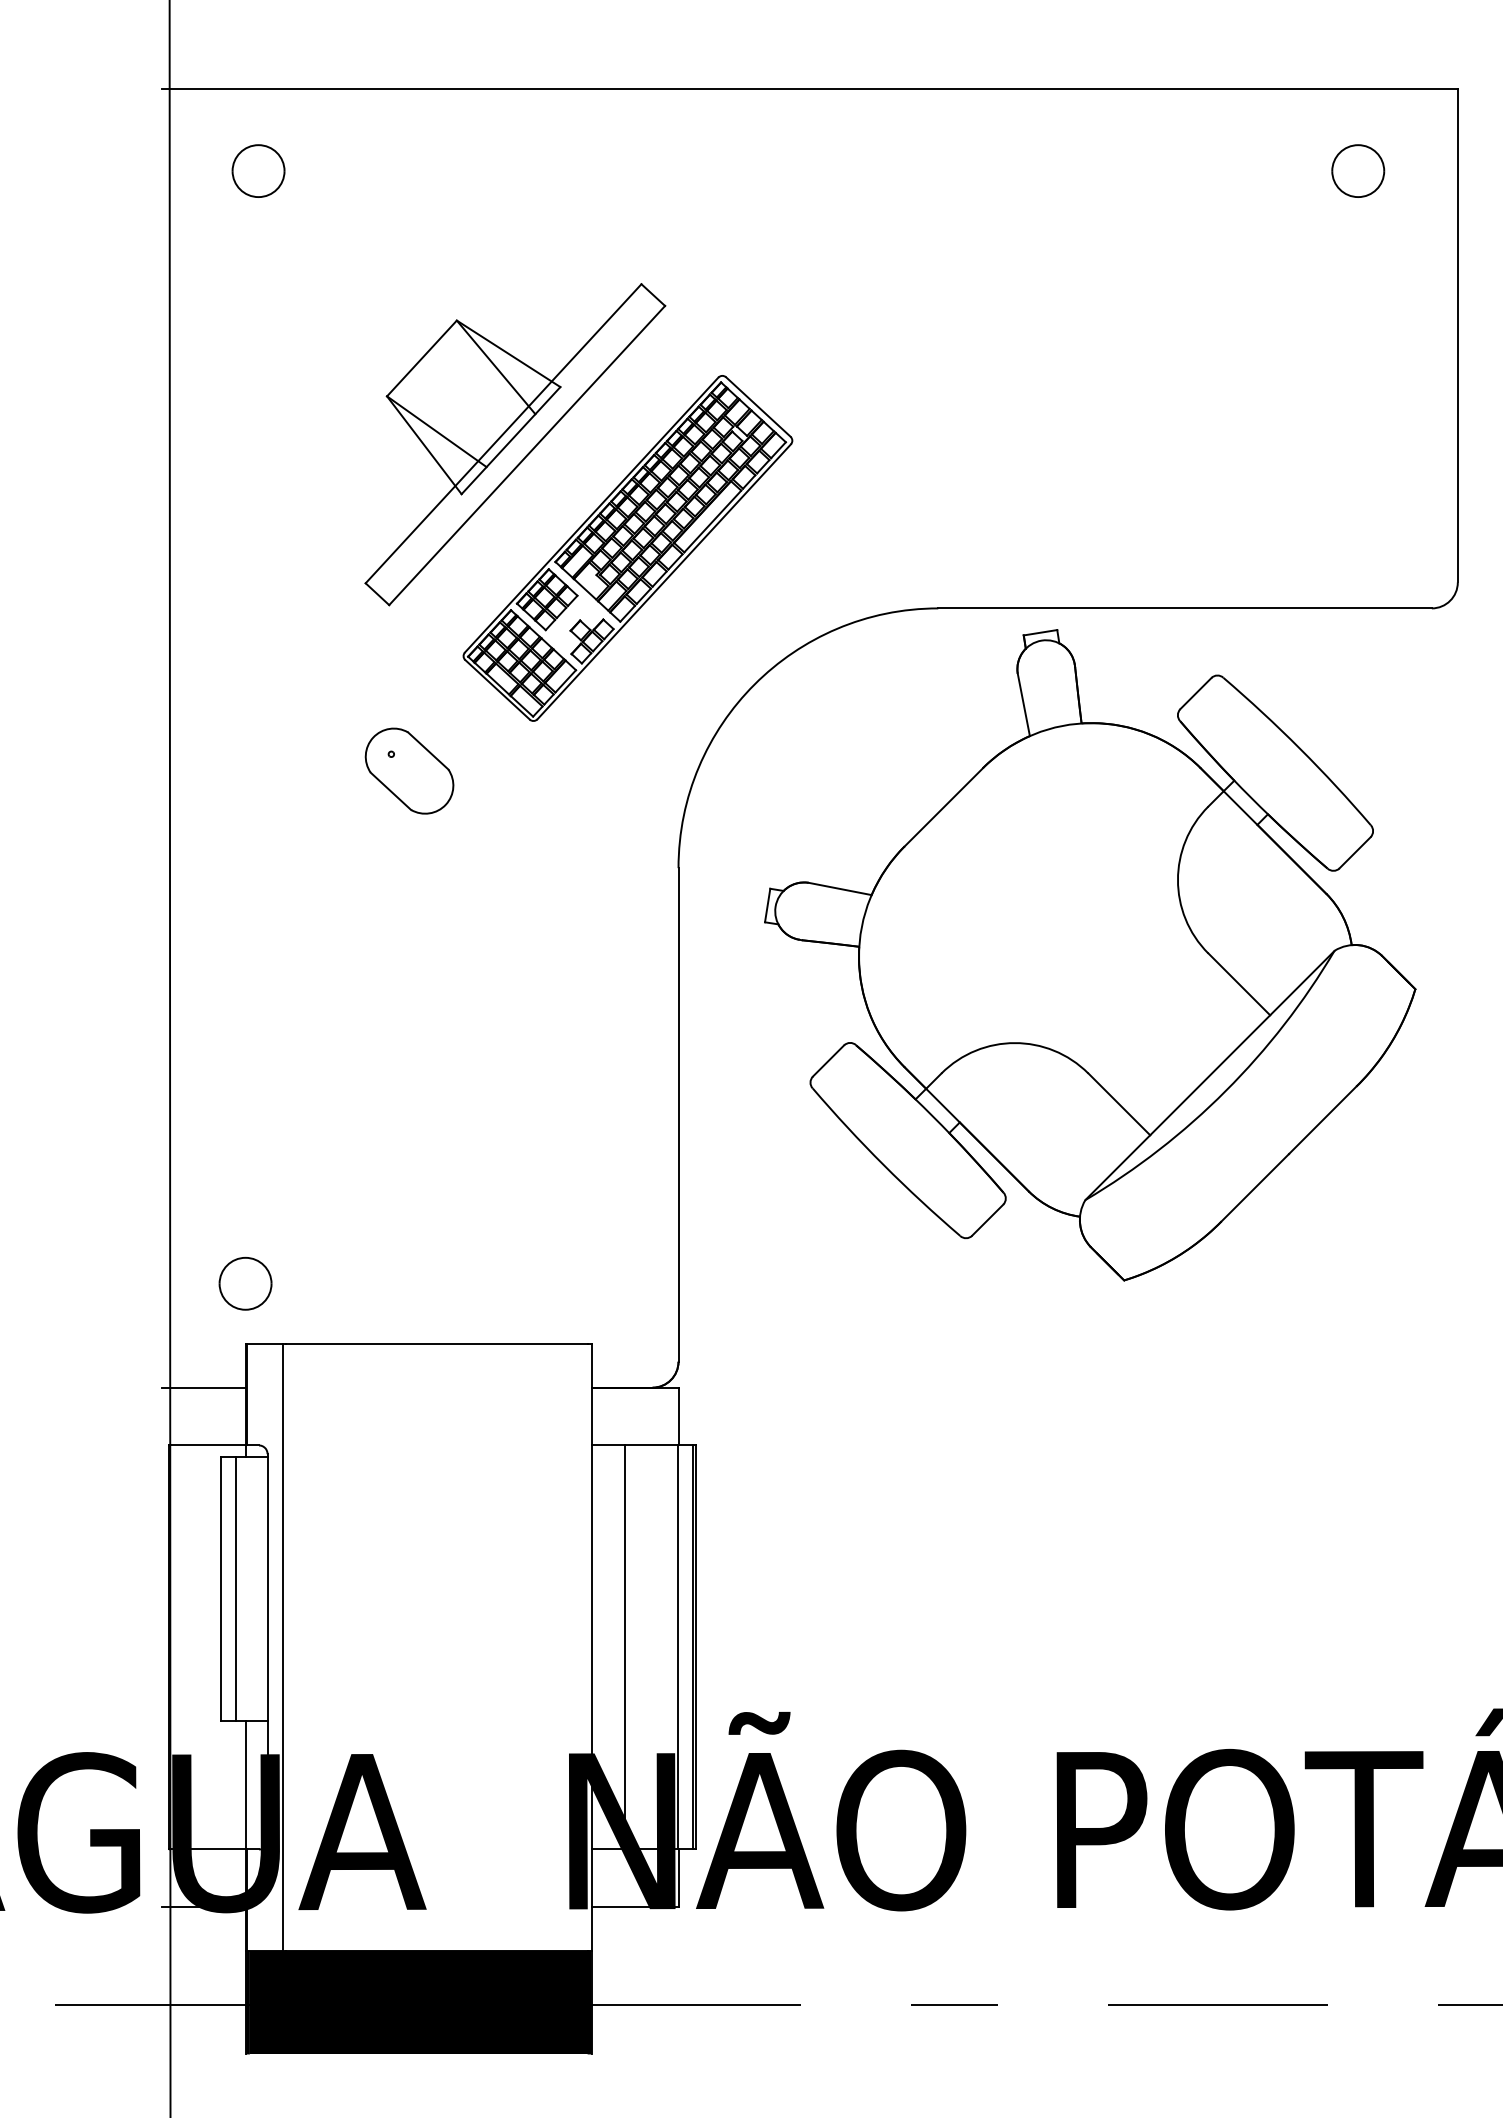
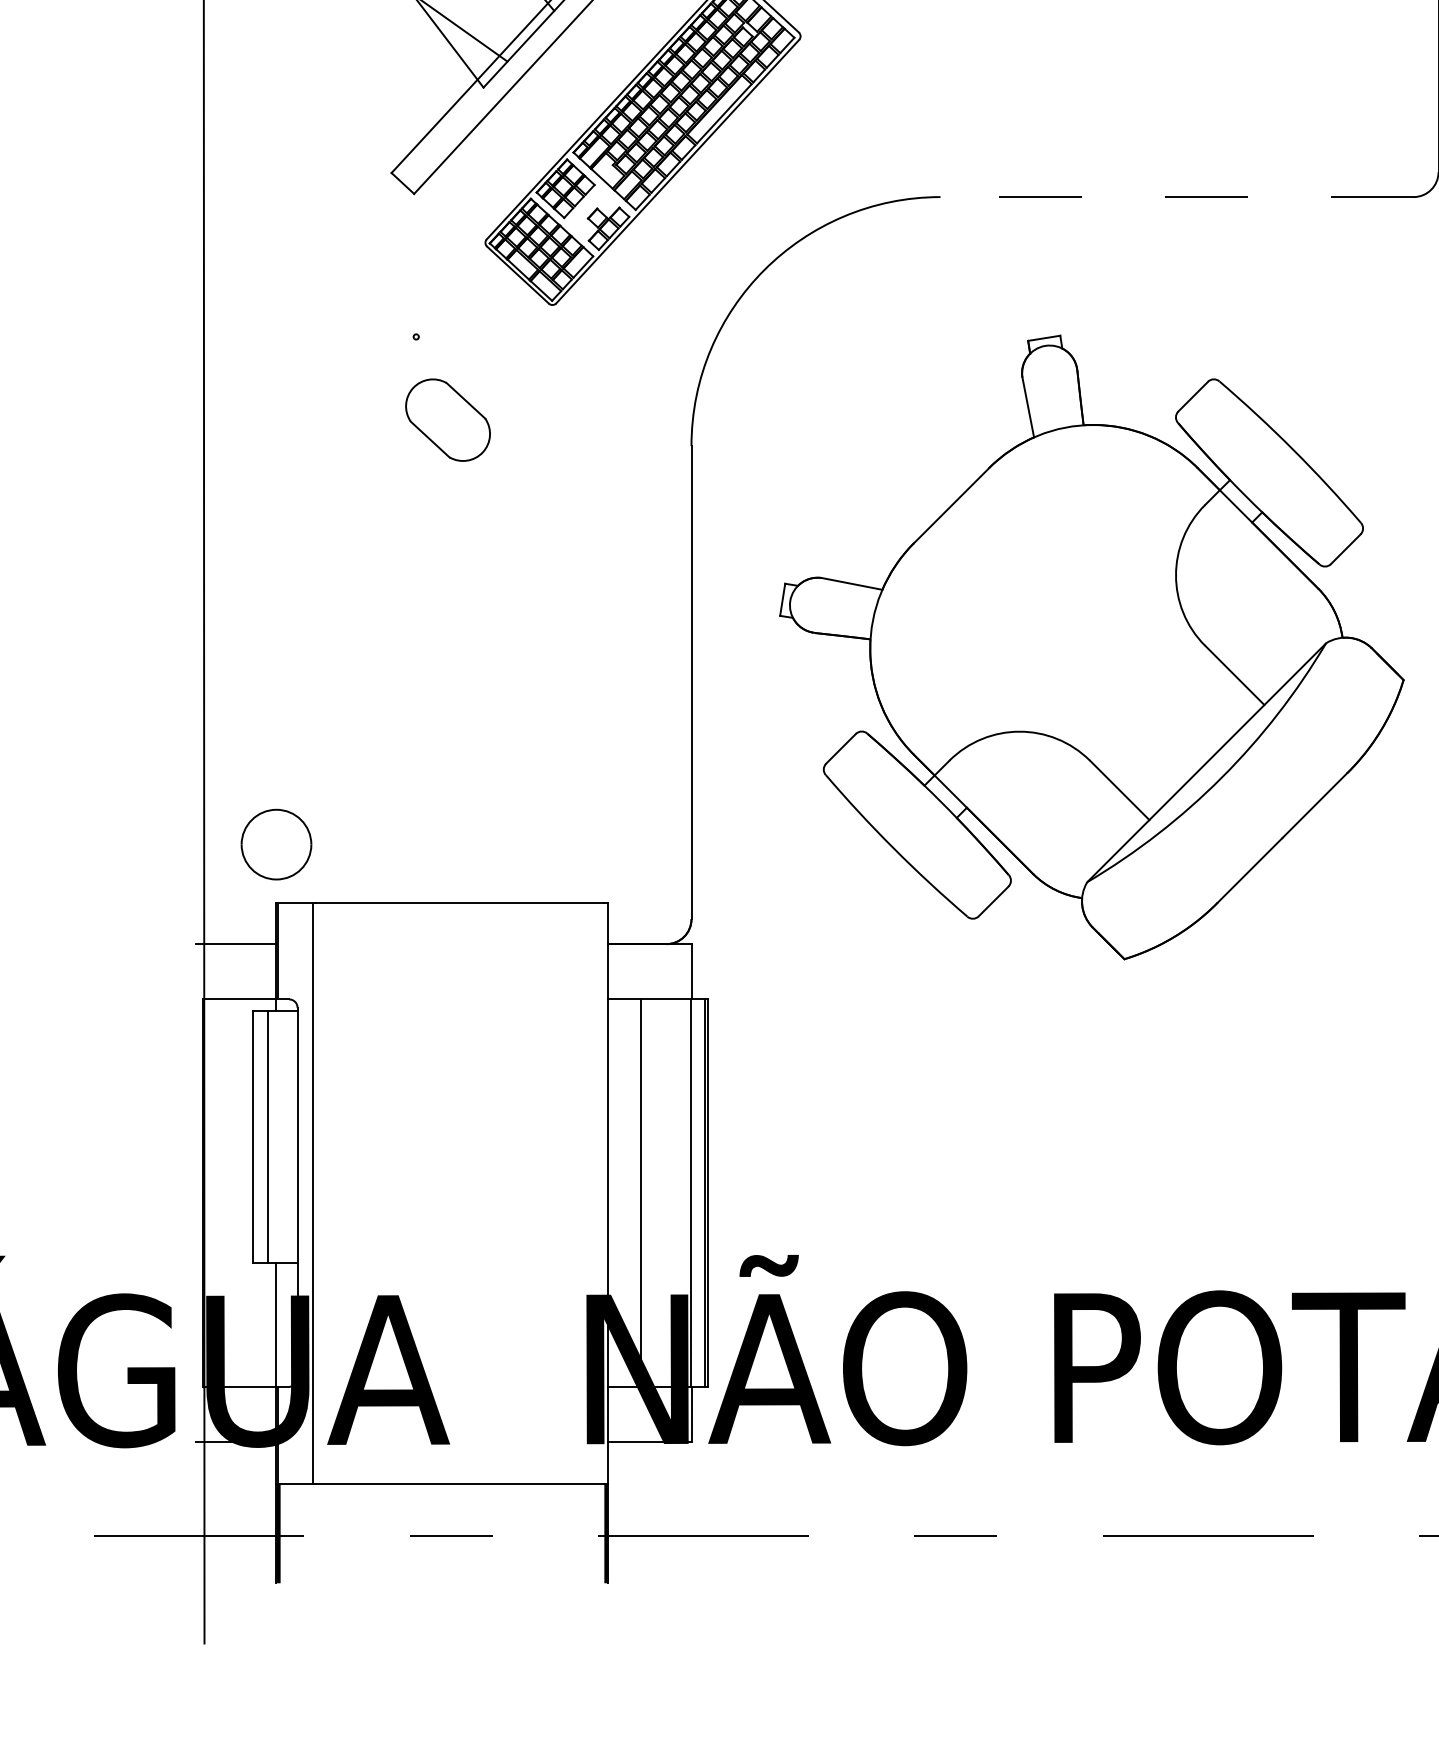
line: (1185, 608) -> (1177, 197), solid -> dashed
part: (409, 770) -> (447, 419), moved
part: (1090, 955) -> (1092, 647), moved
part: (245, 1283) -> (276, 844), size x1.4
fill: (418, 2002) -> (442, 1533), removed

